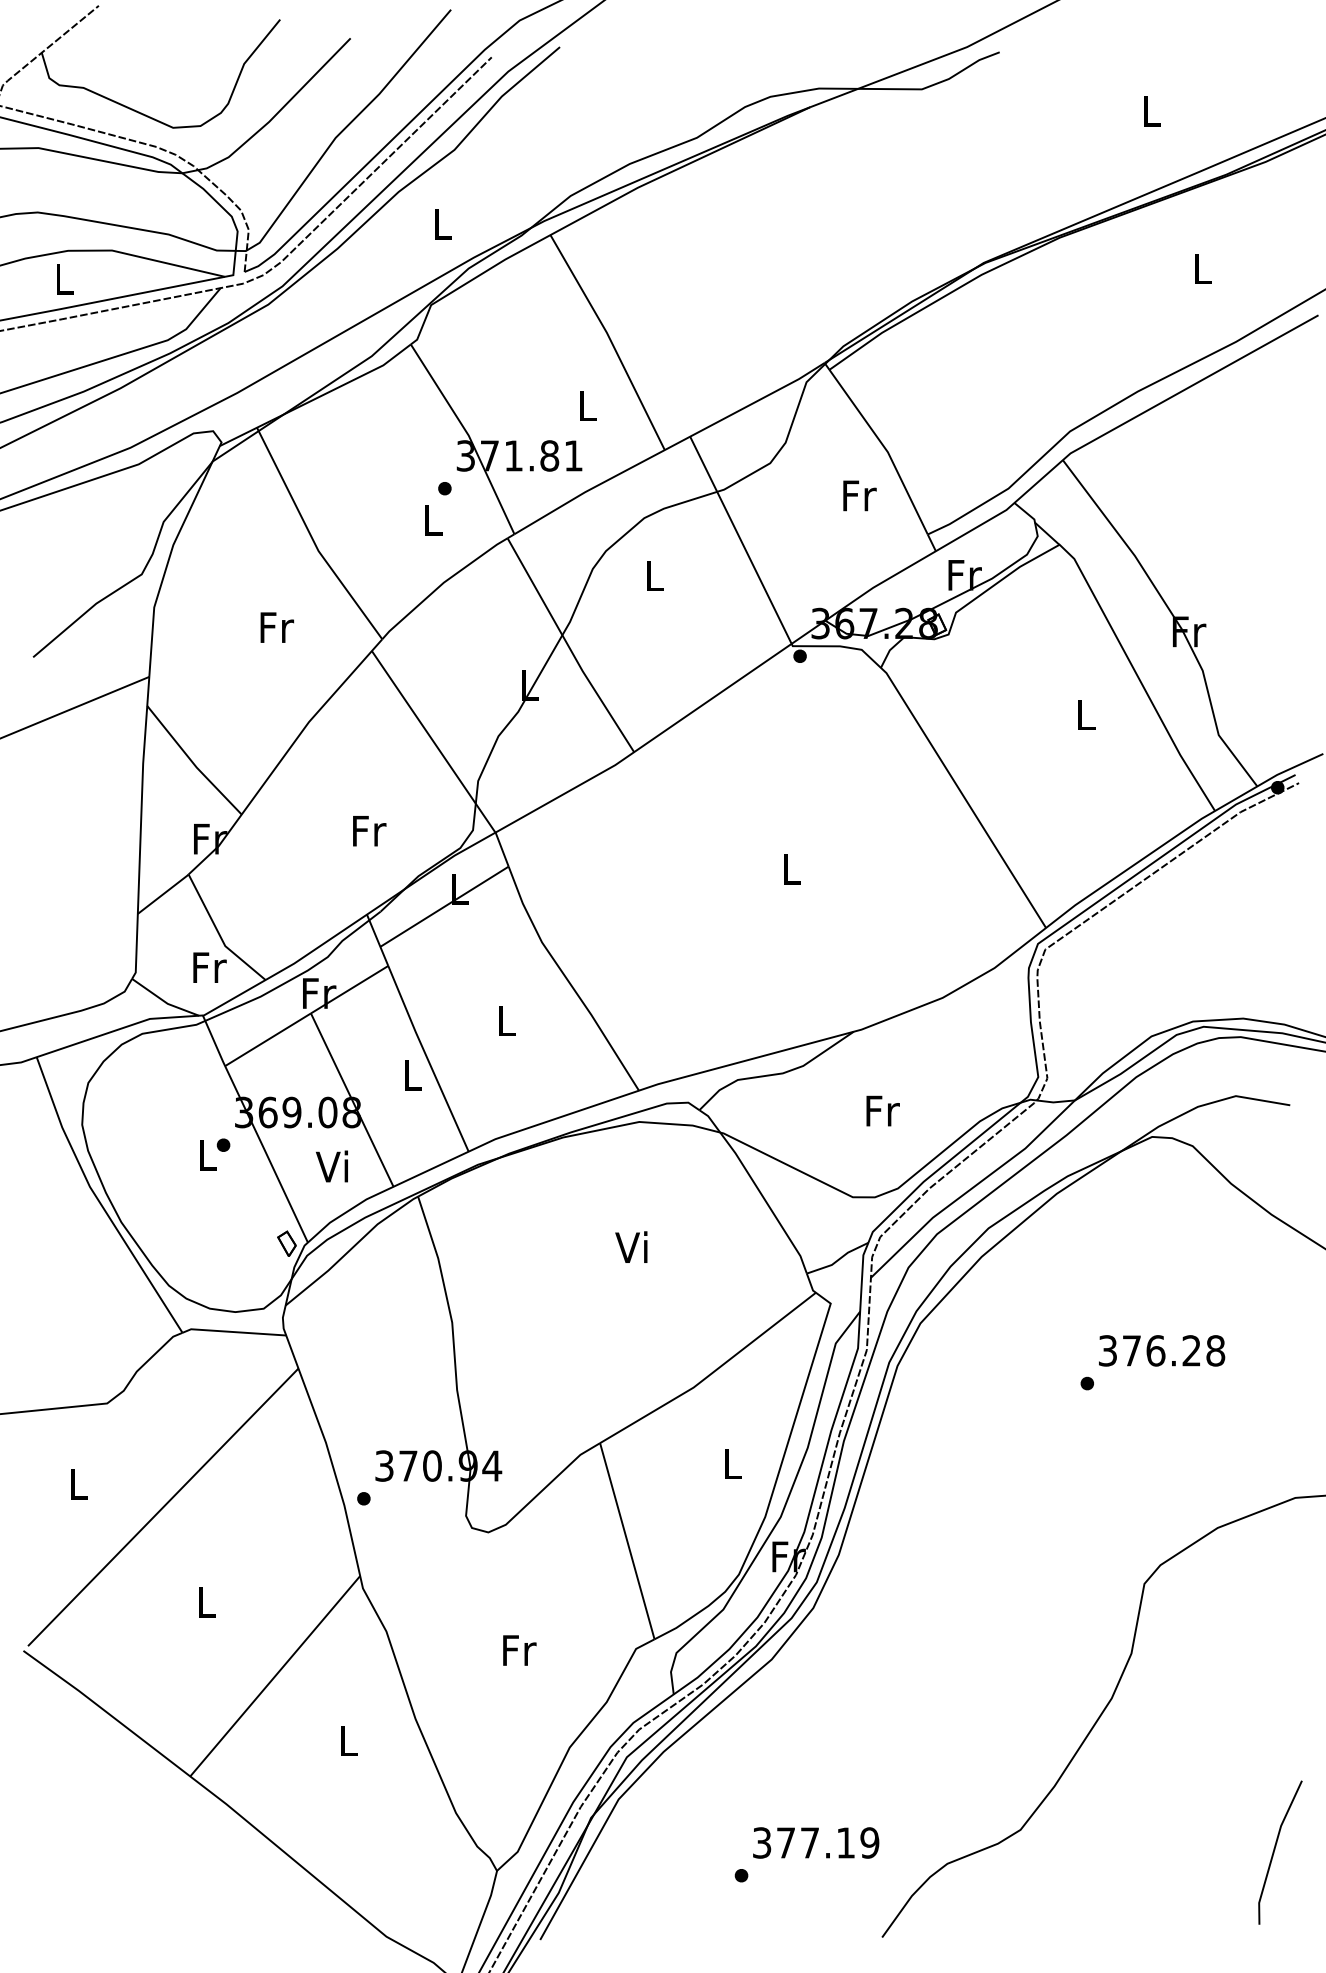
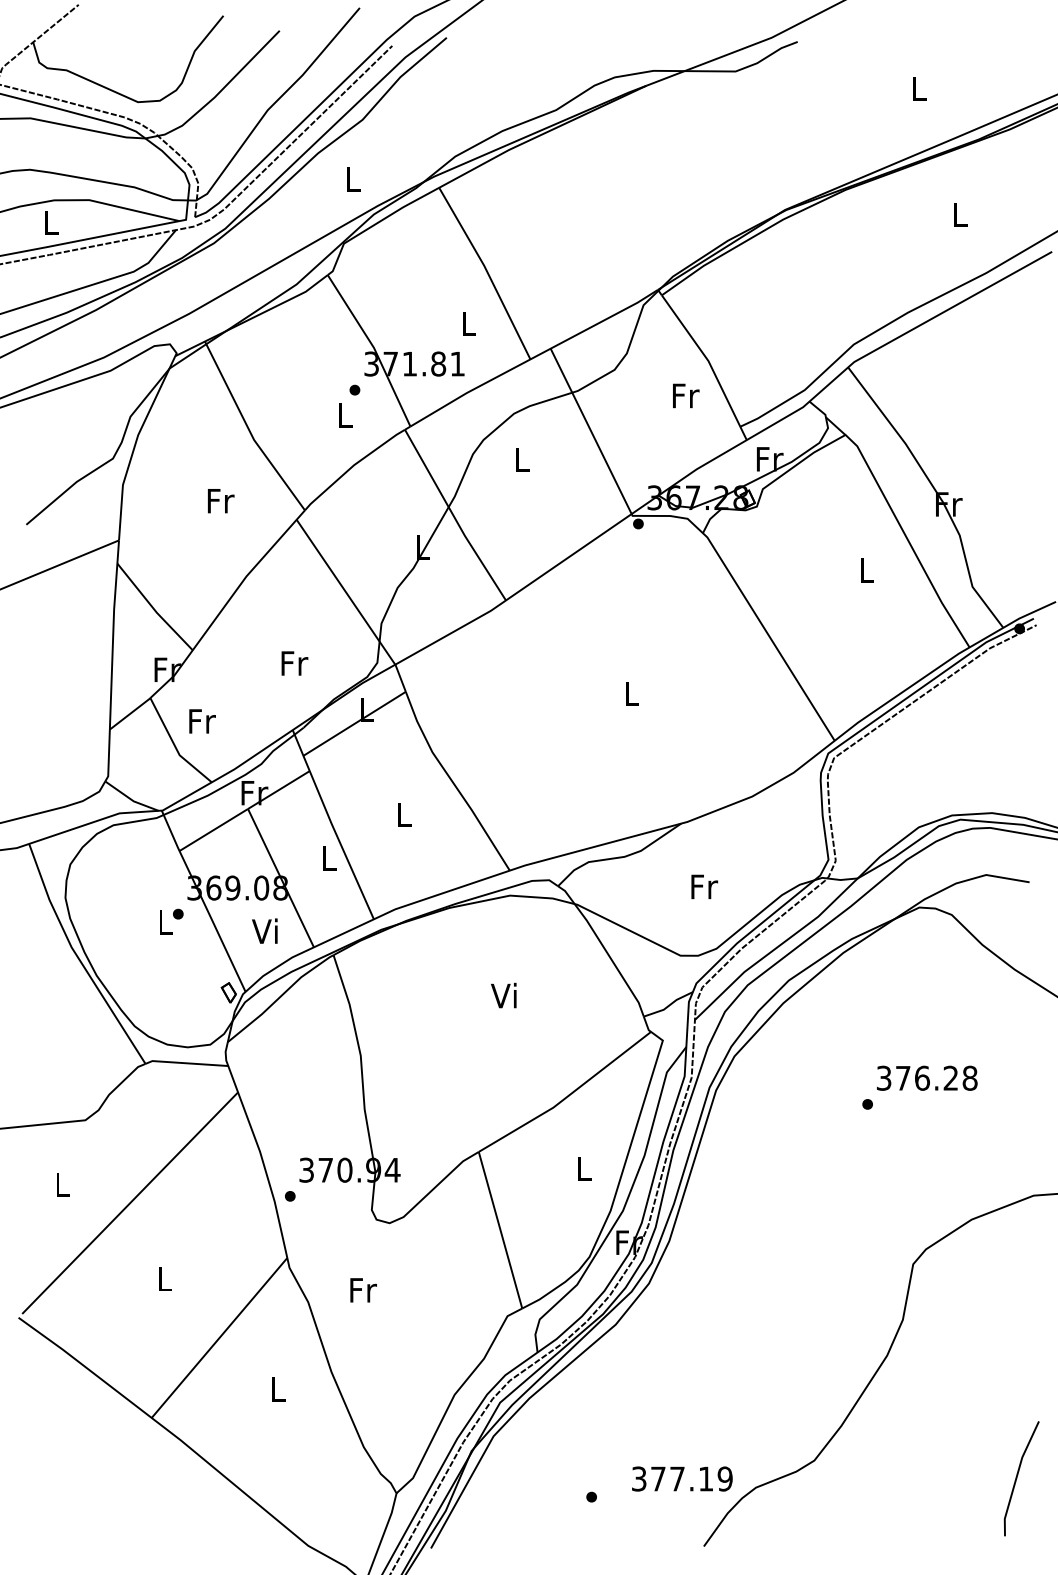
text: (209, 967) -> (202, 721), moved
text: (519, 1650) -> (363, 1290), moved
text: (816, 1842) -> (682, 1478), moved

